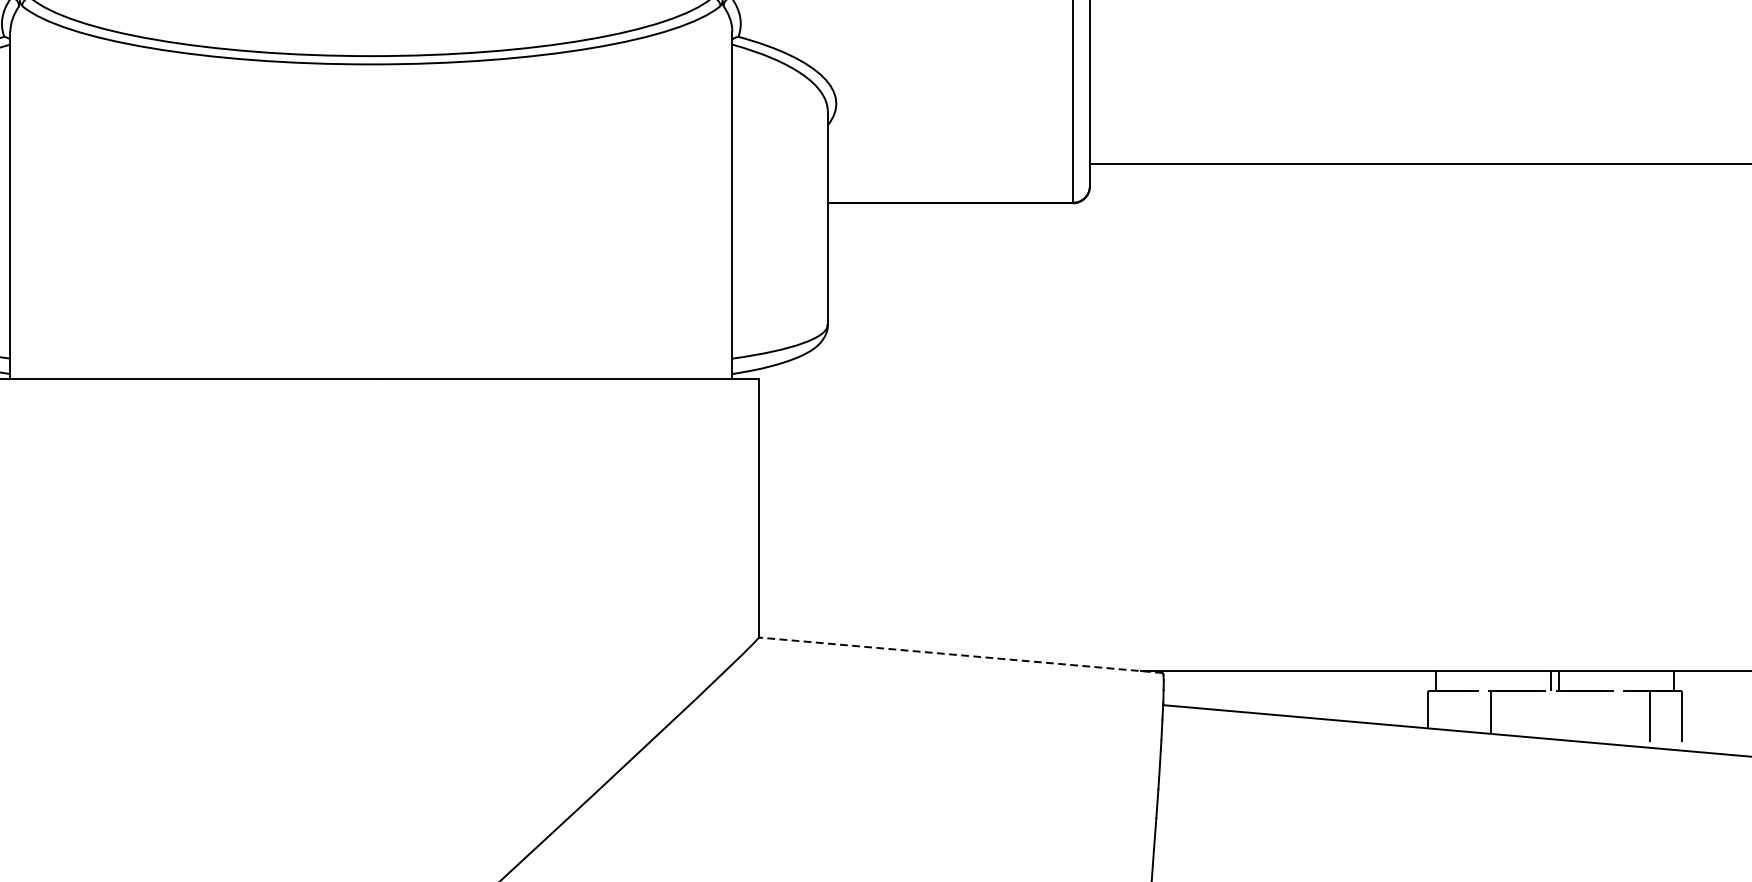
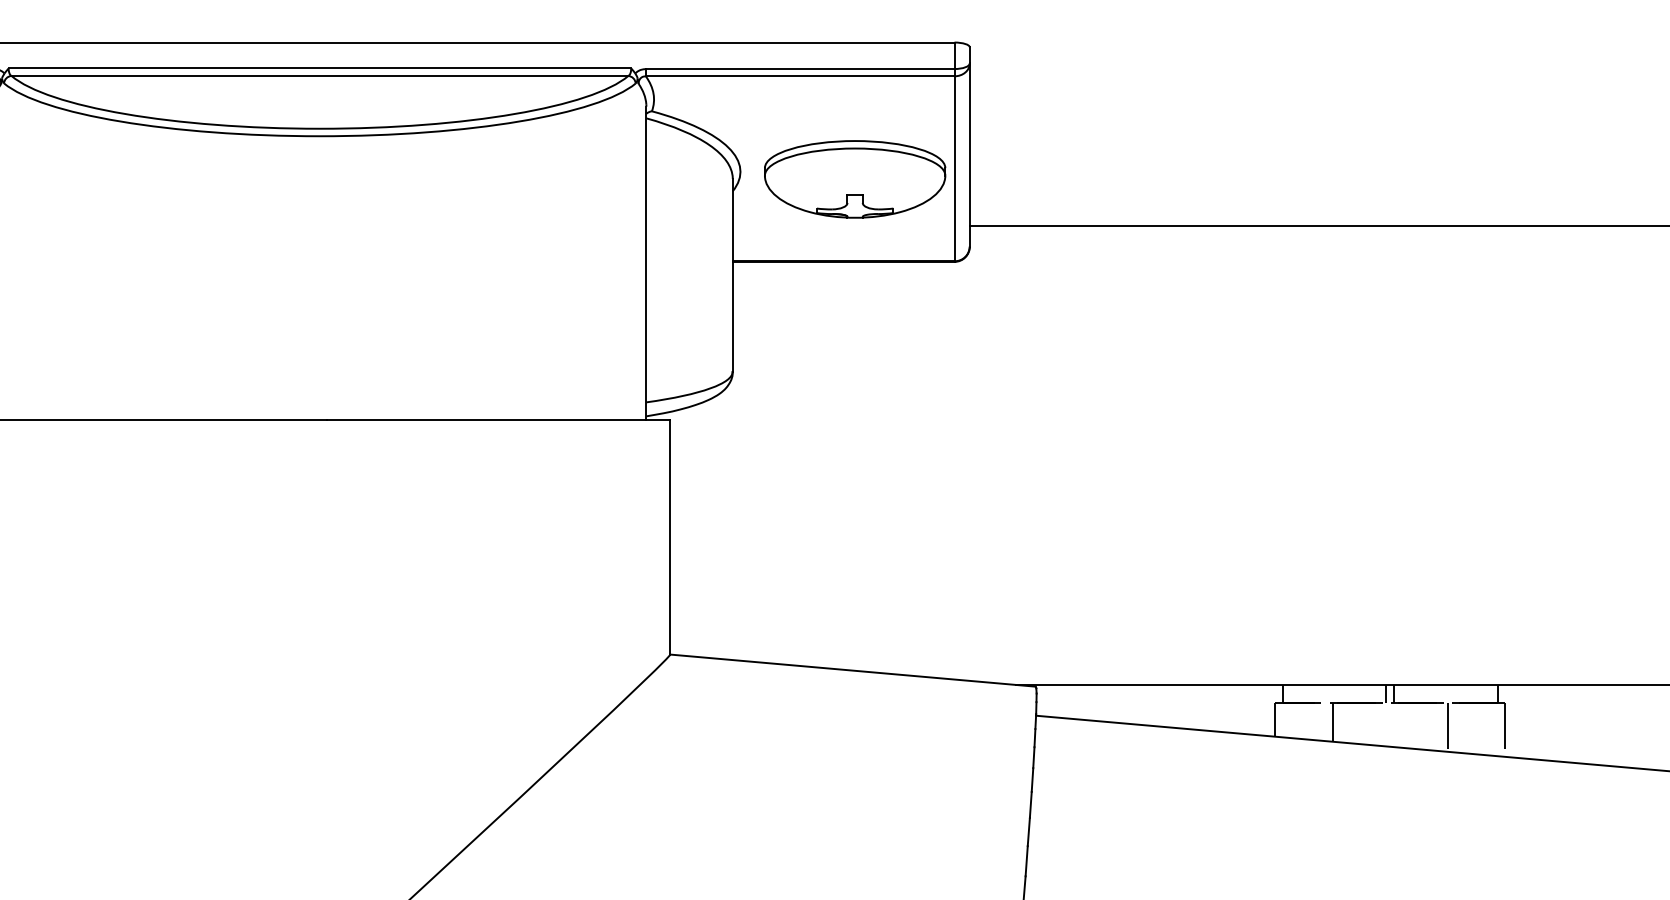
part: (963, 112) -> (855, 179), added
line: (960, 655) -> (852, 670), dashed -> solid
line: (1650, 718) -> (1447, 727), moved

